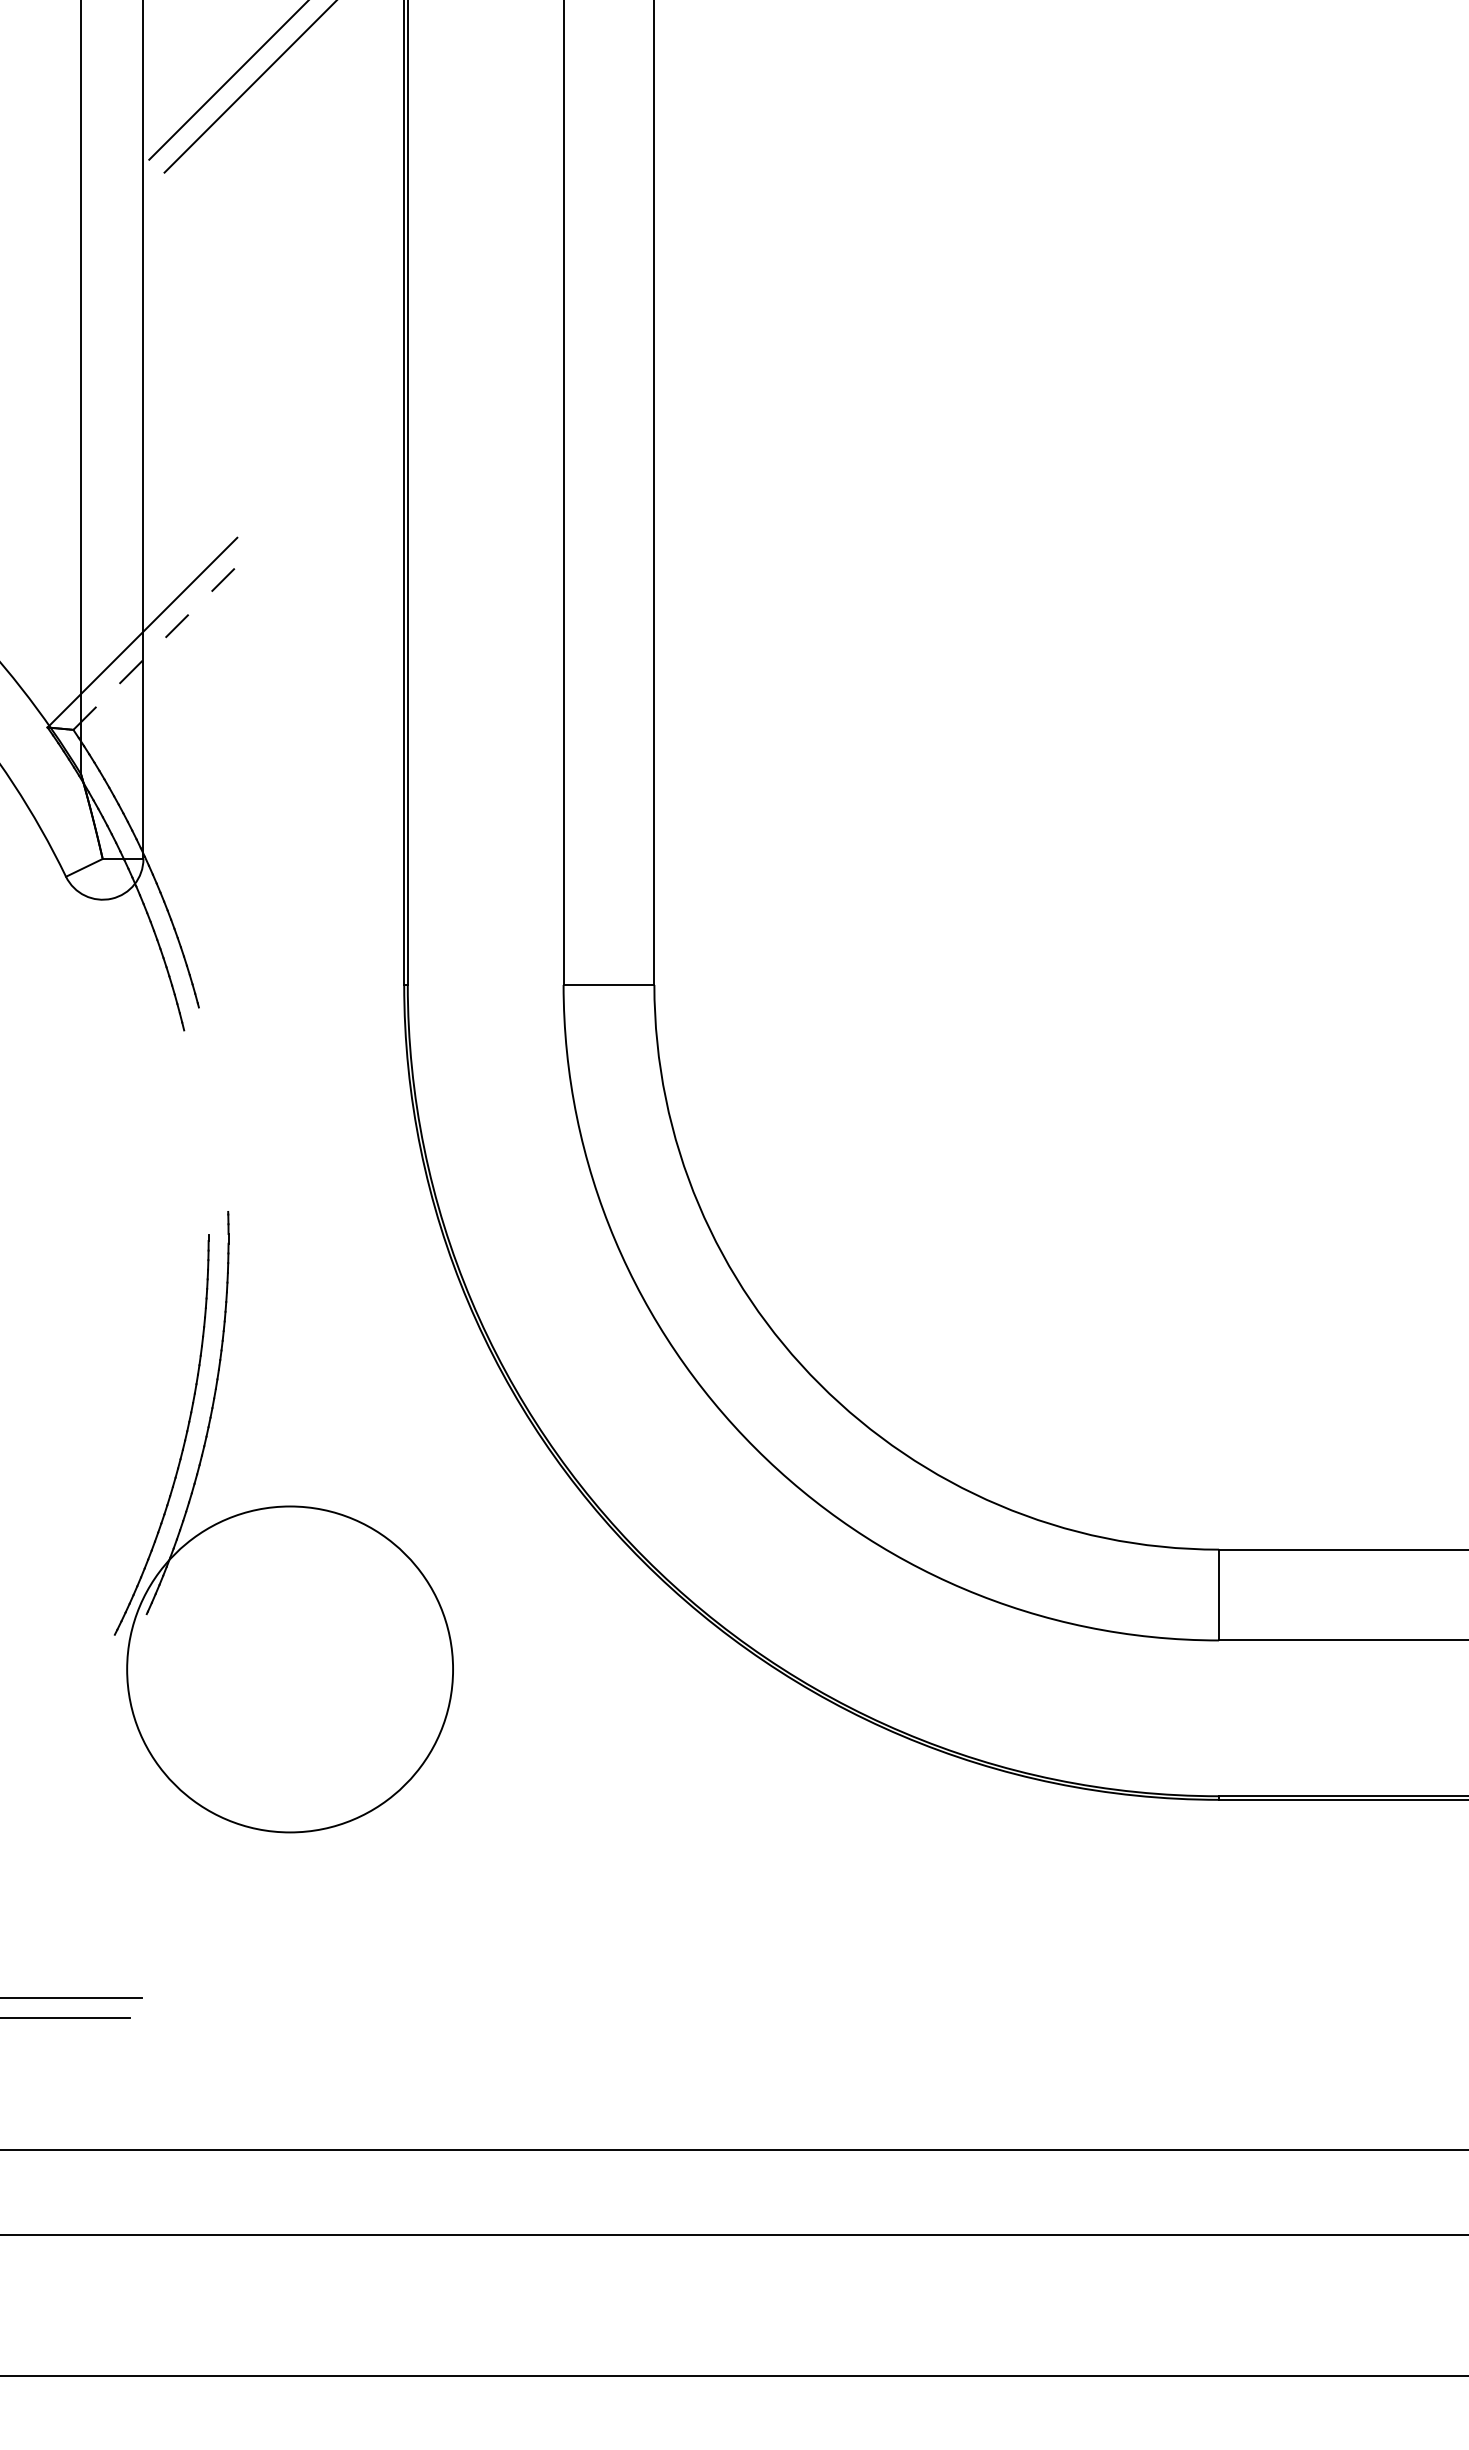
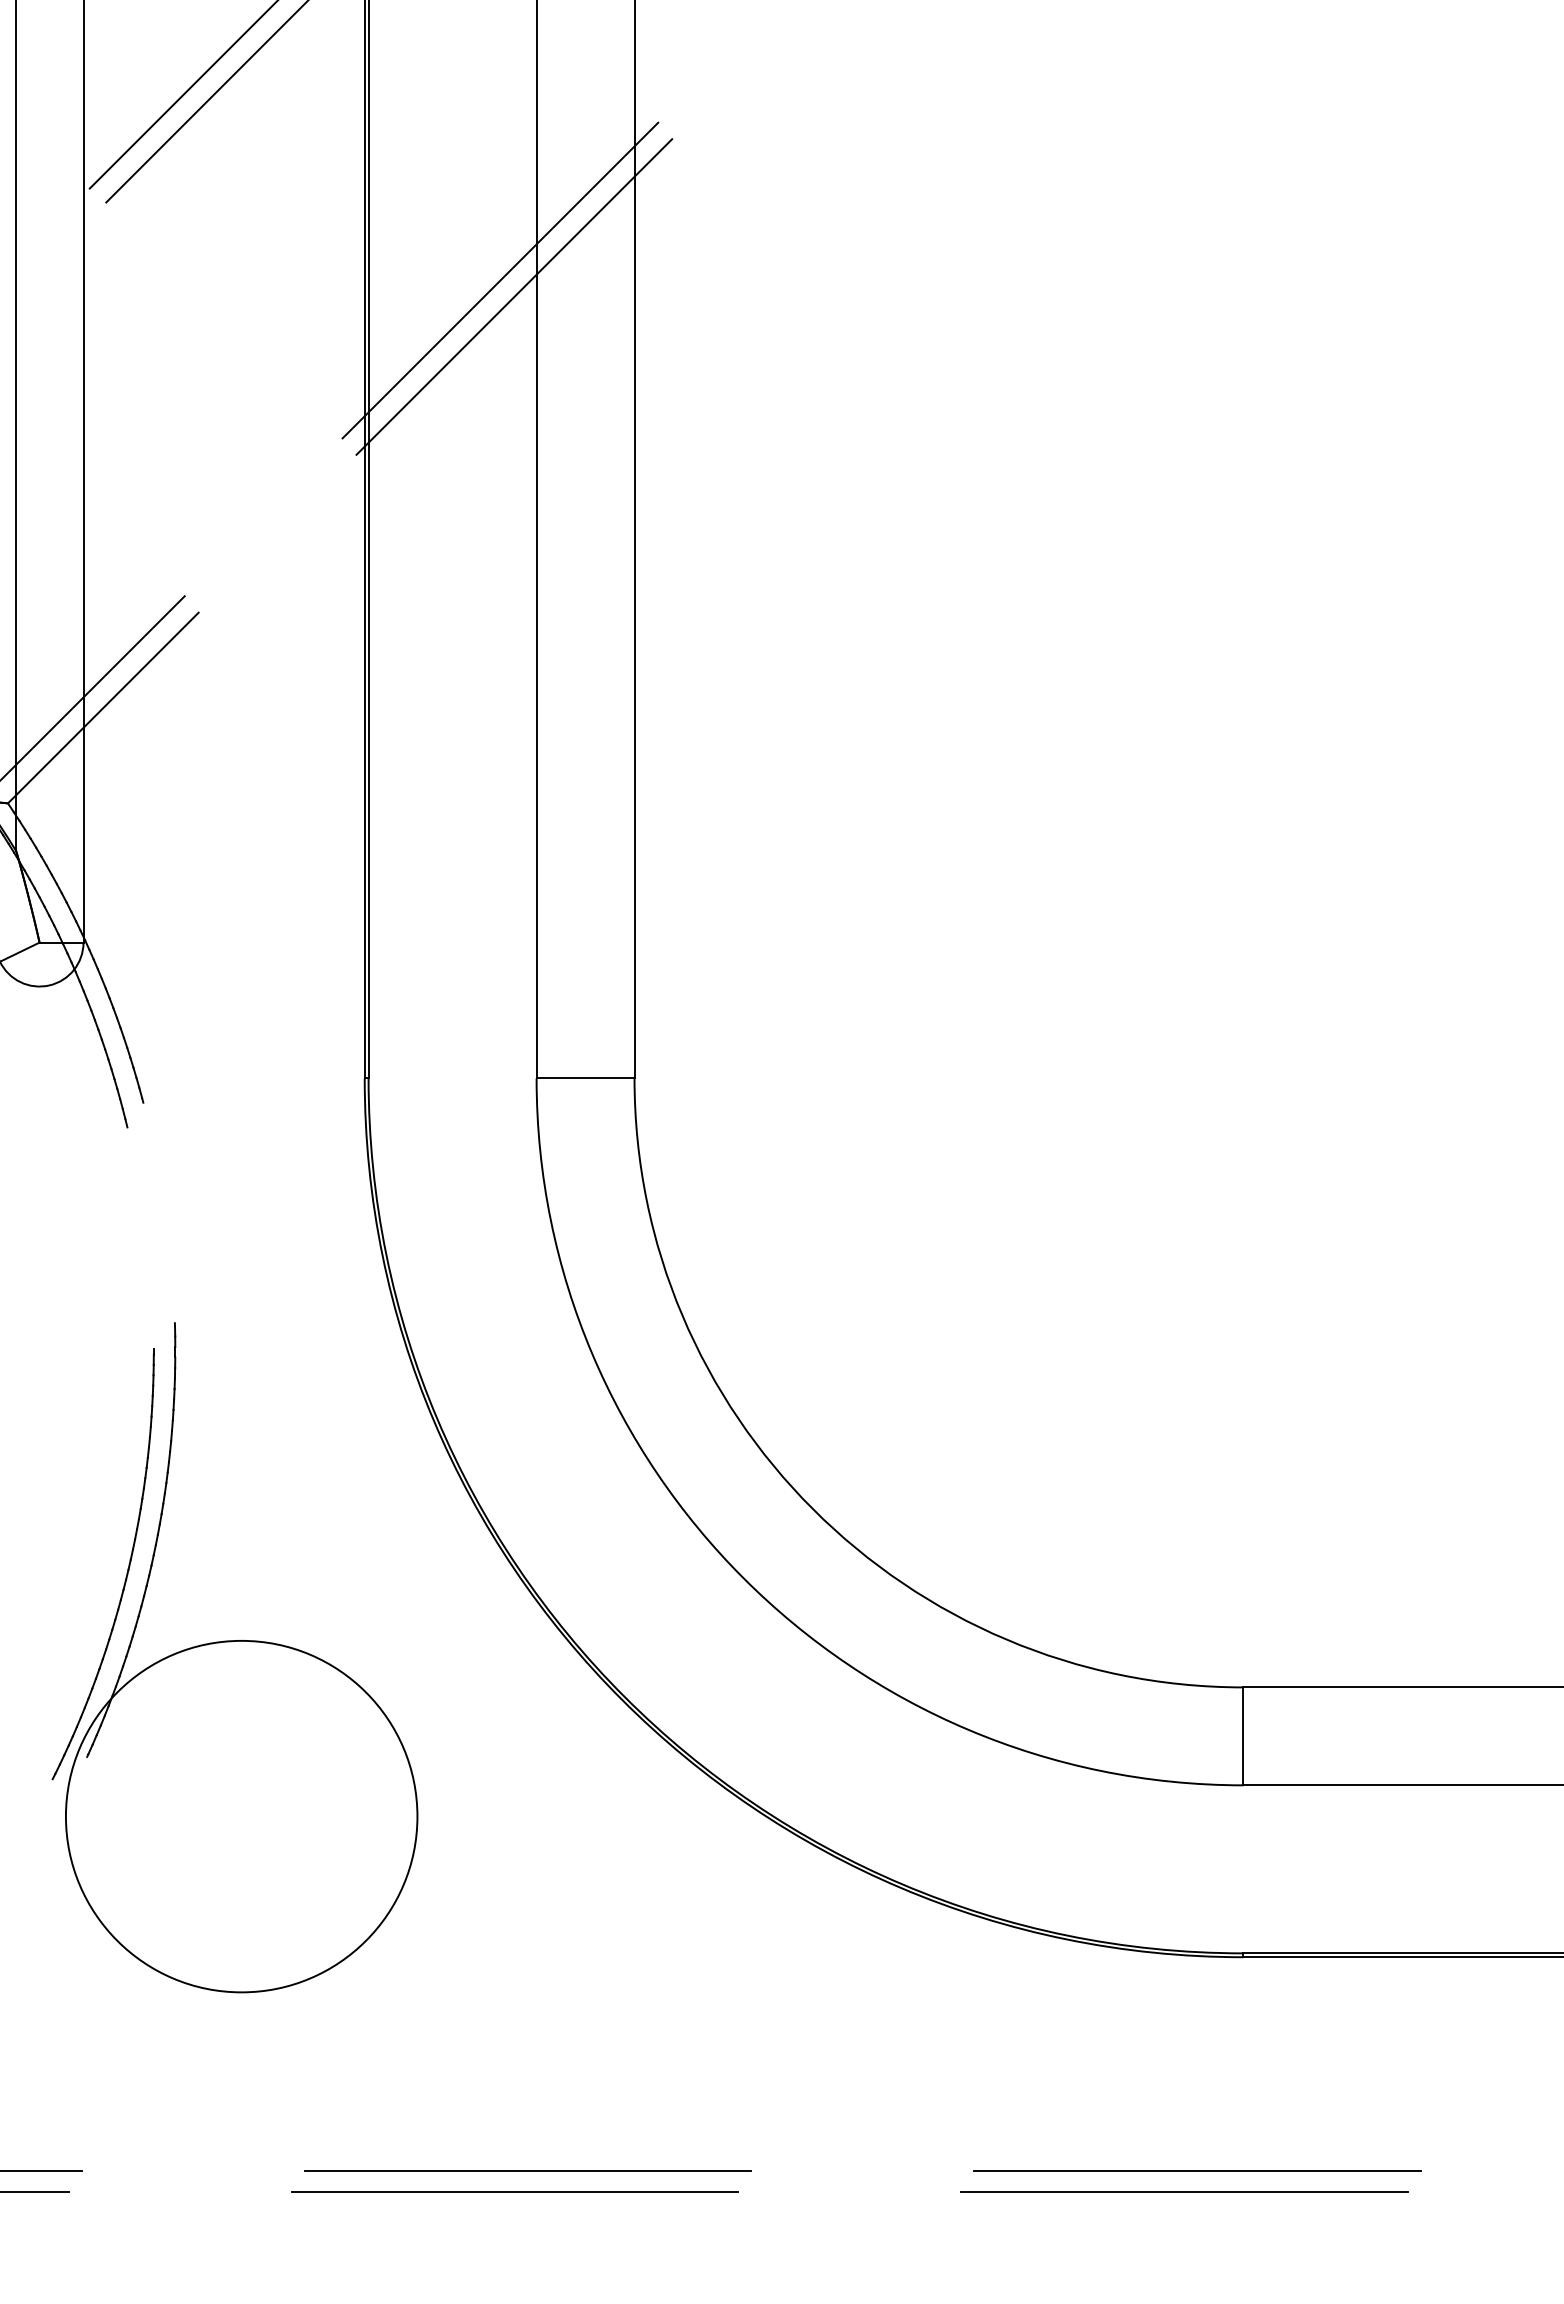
line: (529, 244) -> (499, 279), added
line: (542, 260) -> (513, 297), added
line: (162, 641) -> (104, 708), dashed -> solid
line: (555, 1998) -> (527, 2171), added
line: (1176, 1998) -> (1197, 2171), added
line: (543, 2017) -> (514, 2191), added
line: (1164, 2017) -> (1184, 2191), added

